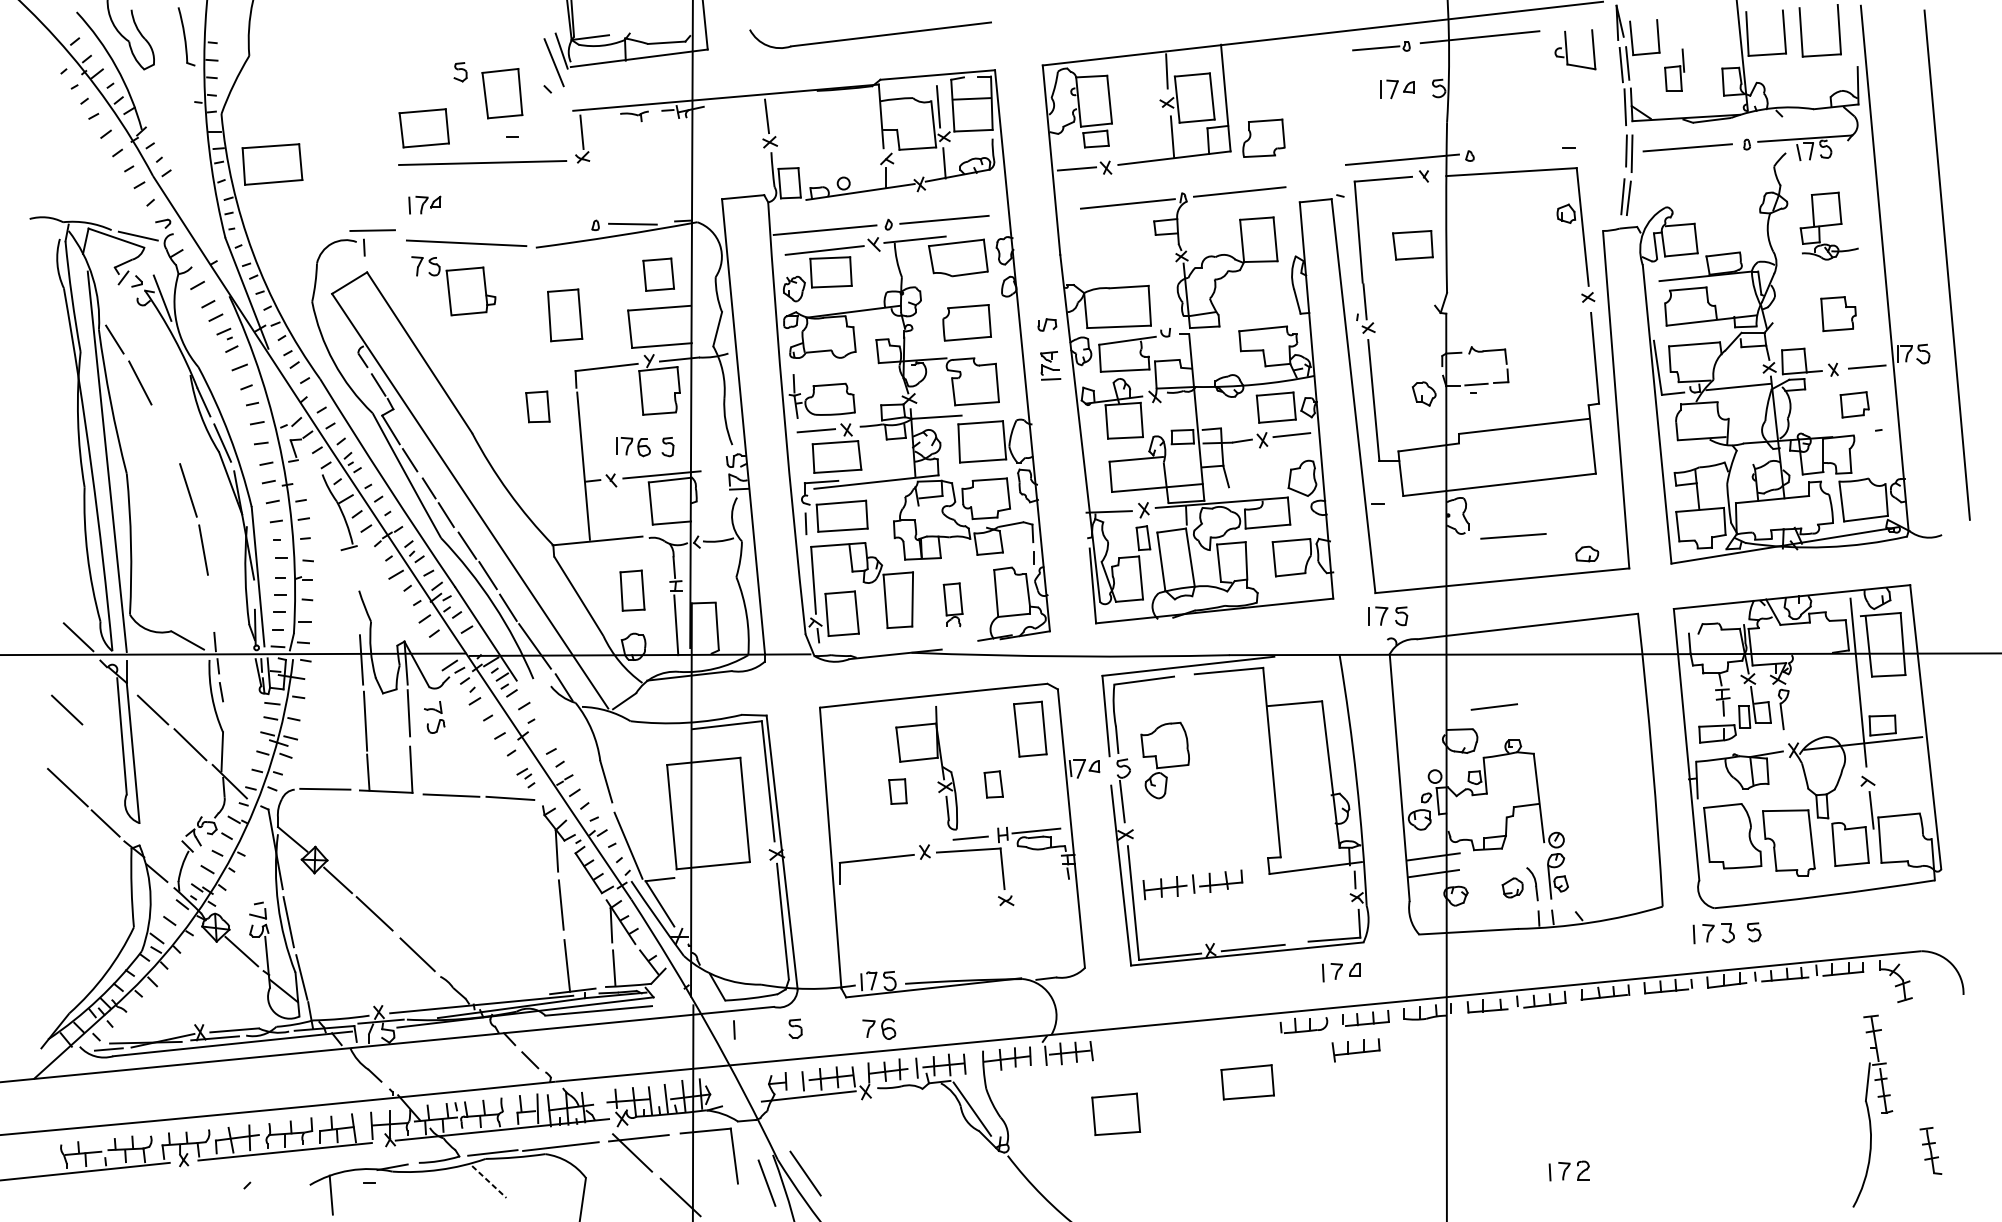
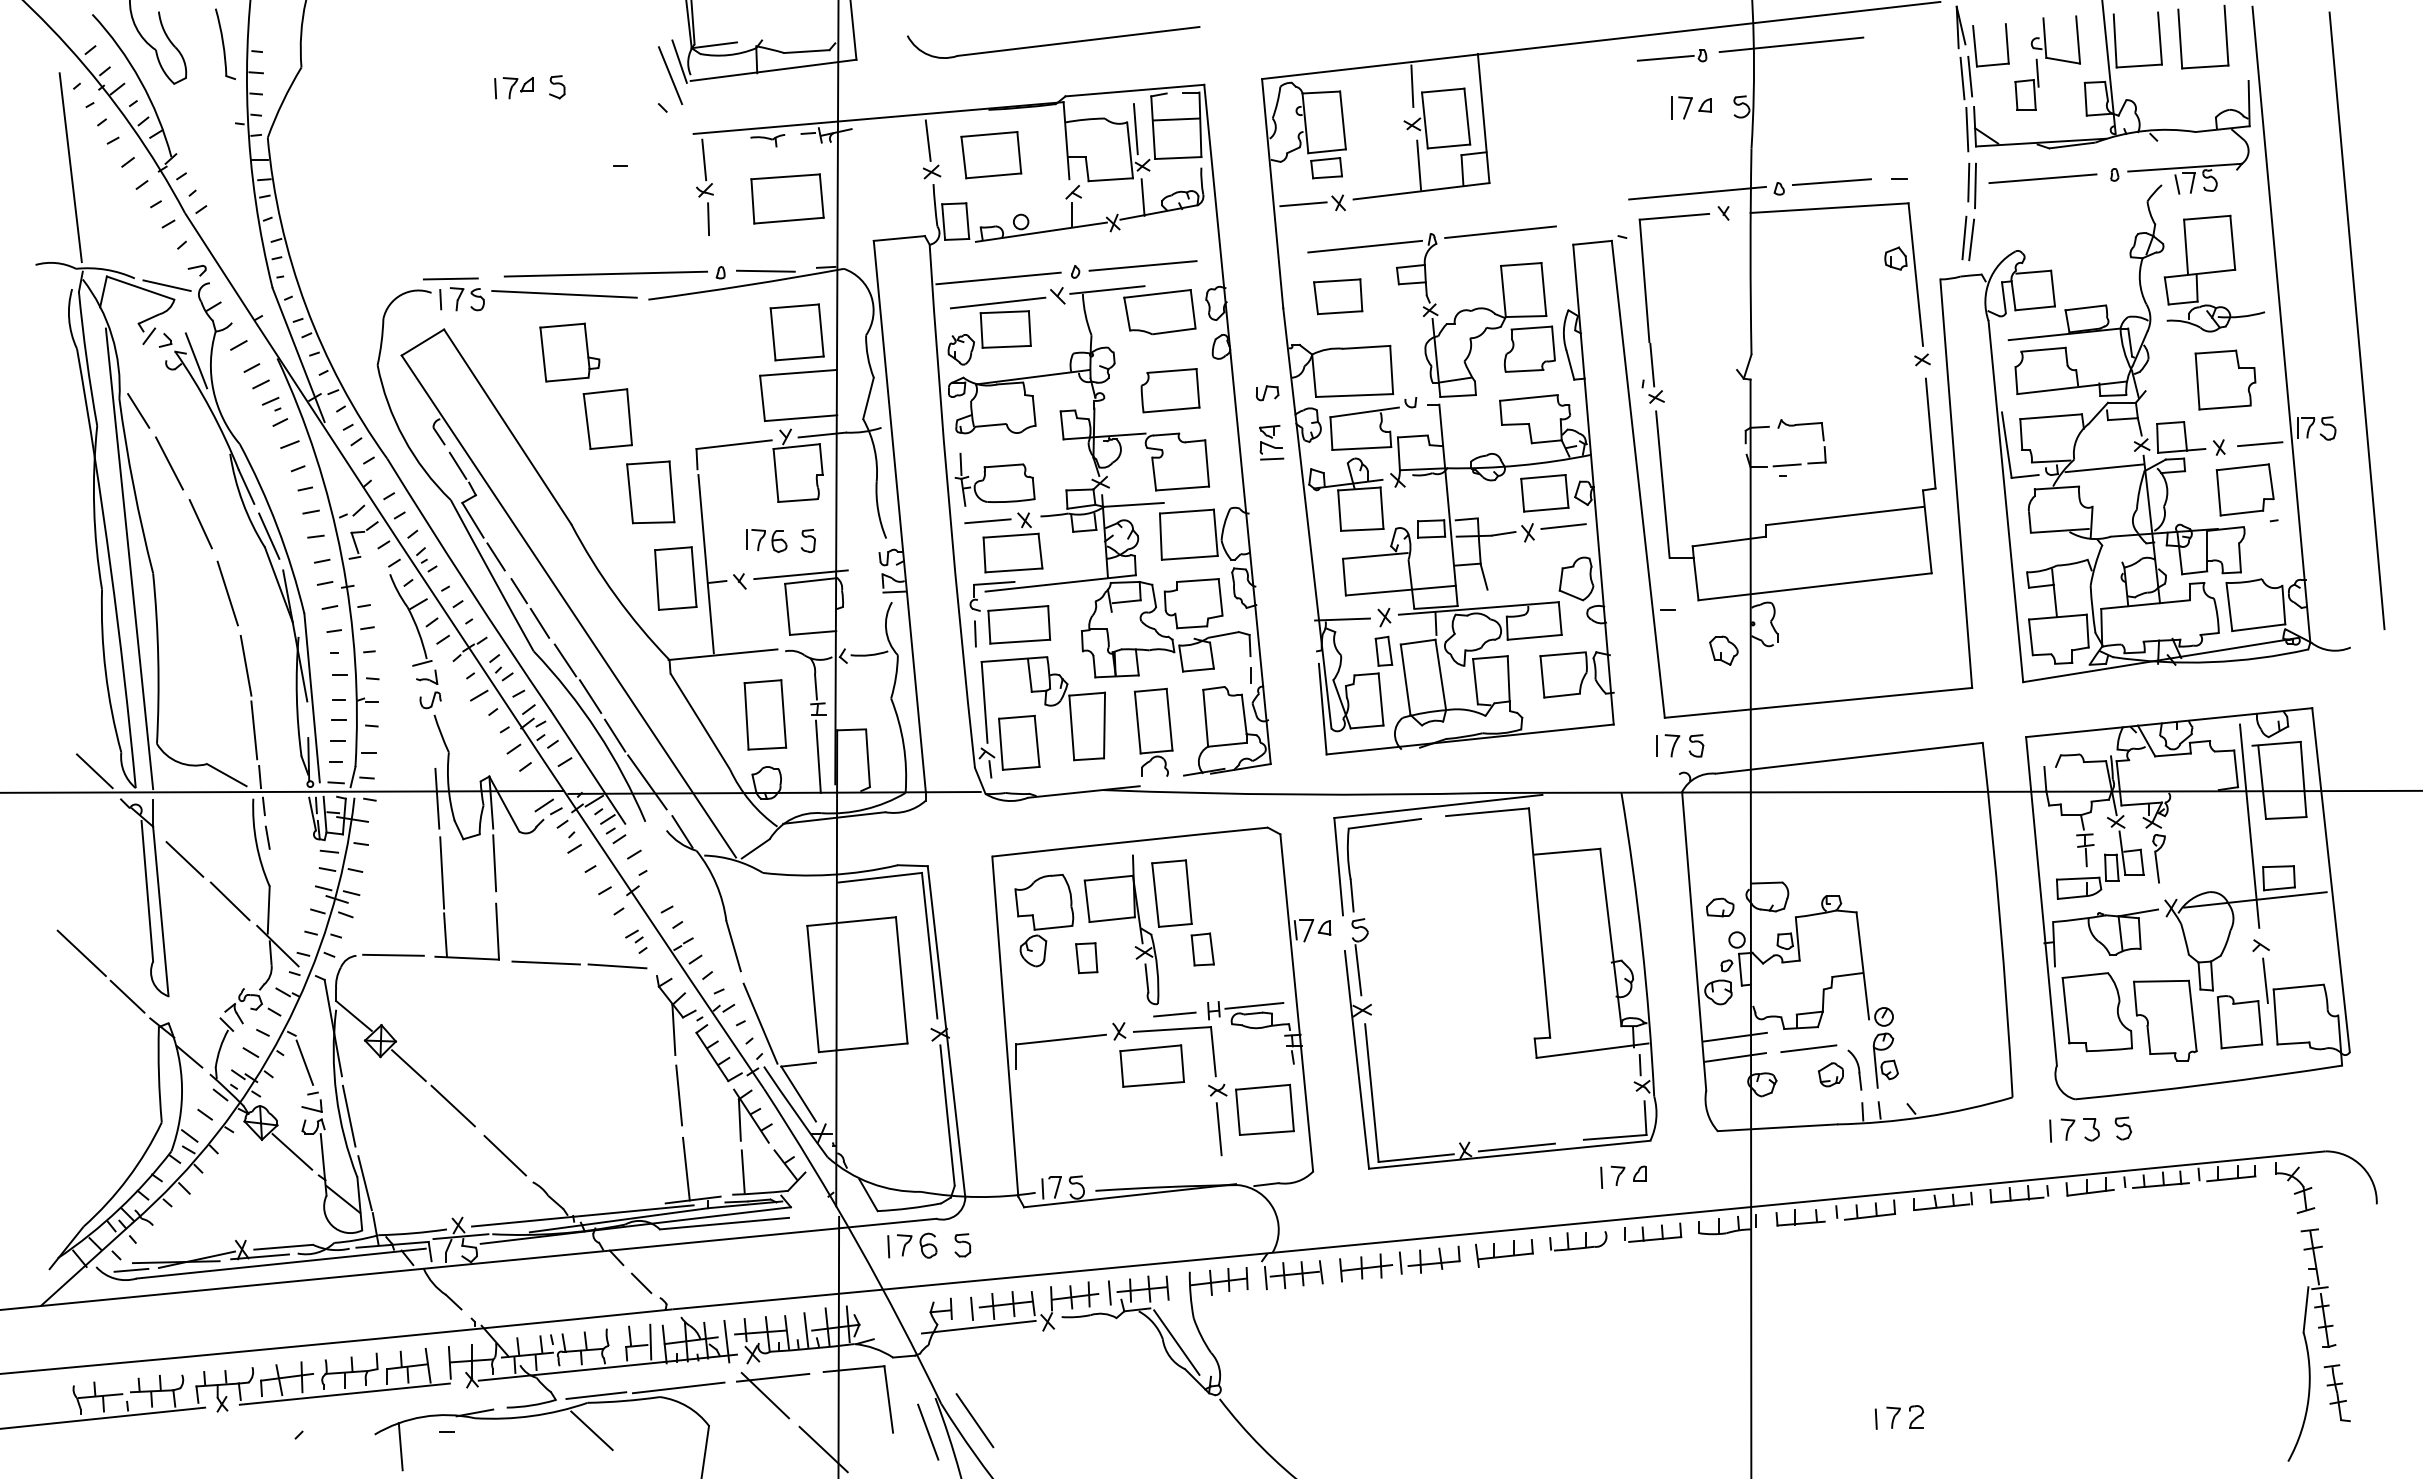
part: (1567, 51) -> (2046, 42), moved
part: (502, 93) -> (607, 418), moved
part: (424, 128) -> (991, 155), moved
part: (1263, 137) -> (1529, 348), moved
line: (58, 138) -> (70, 167), added
line: (482, 162) -> (605, 273), moved
part: (272, 164) -> (787, 198), moved
line: (585, 181) -> (708, 219), added
part: (424, 205) -> (513, 88), moved
part: (1829, 226) -> (2214, 273), size x1.43
part: (1413, 245) -> (1338, 296), moved
part: (420, 264) -> (460, 297), moved
part: (658, 274) -> (796, 332), size x1.43
part: (1838, 313) -> (2225, 379), size x1.43
part: (564, 315) -> (675, 578), moved
part: (1423, 393) -> (1723, 650), moved
part: (1854, 404) -> (2244, 489), size x1.67
part: (537, 406) -> (650, 492), size x1.67
line: (165, 433) -> (200, 524), added
line: (1513, 535) -> (1831, 181), moved
part: (1587, 554) -> (1720, 907), moved
part: (632, 590) -> (765, 714), size x1.43
line: (210, 603) -> (254, 730), added
part: (953, 604) -> (1153, 731), size x1.67
line: (1494, 706) -> (1808, 1048), moved
line: (66, 710) -> (80, 859), removed
part: (439, 720) -> (434, 692), moved
part: (1029, 729) -> (1171, 893), moved
part: (1165, 760) -> (1044, 920), moved
line: (251, 877) -> (304, 1062), added
part: (1192, 884) -> (1399, 1263), moved
line: (1006, 933) -> (1218, 1129), added
part: (879, 1028) -> (917, 1245), moved
part: (1356, 1050) -> (1504, 1253), moved
part: (1247, 1081) -> (1151, 1065), moved
line: (600, 1108) -> (726, 1341), added
part: (1872, 1110) -> (2311, 1344), moved
part: (1115, 1114) -> (1264, 1109), moved
line: (489, 1182) -> (592, 1431), dashed -> solid

